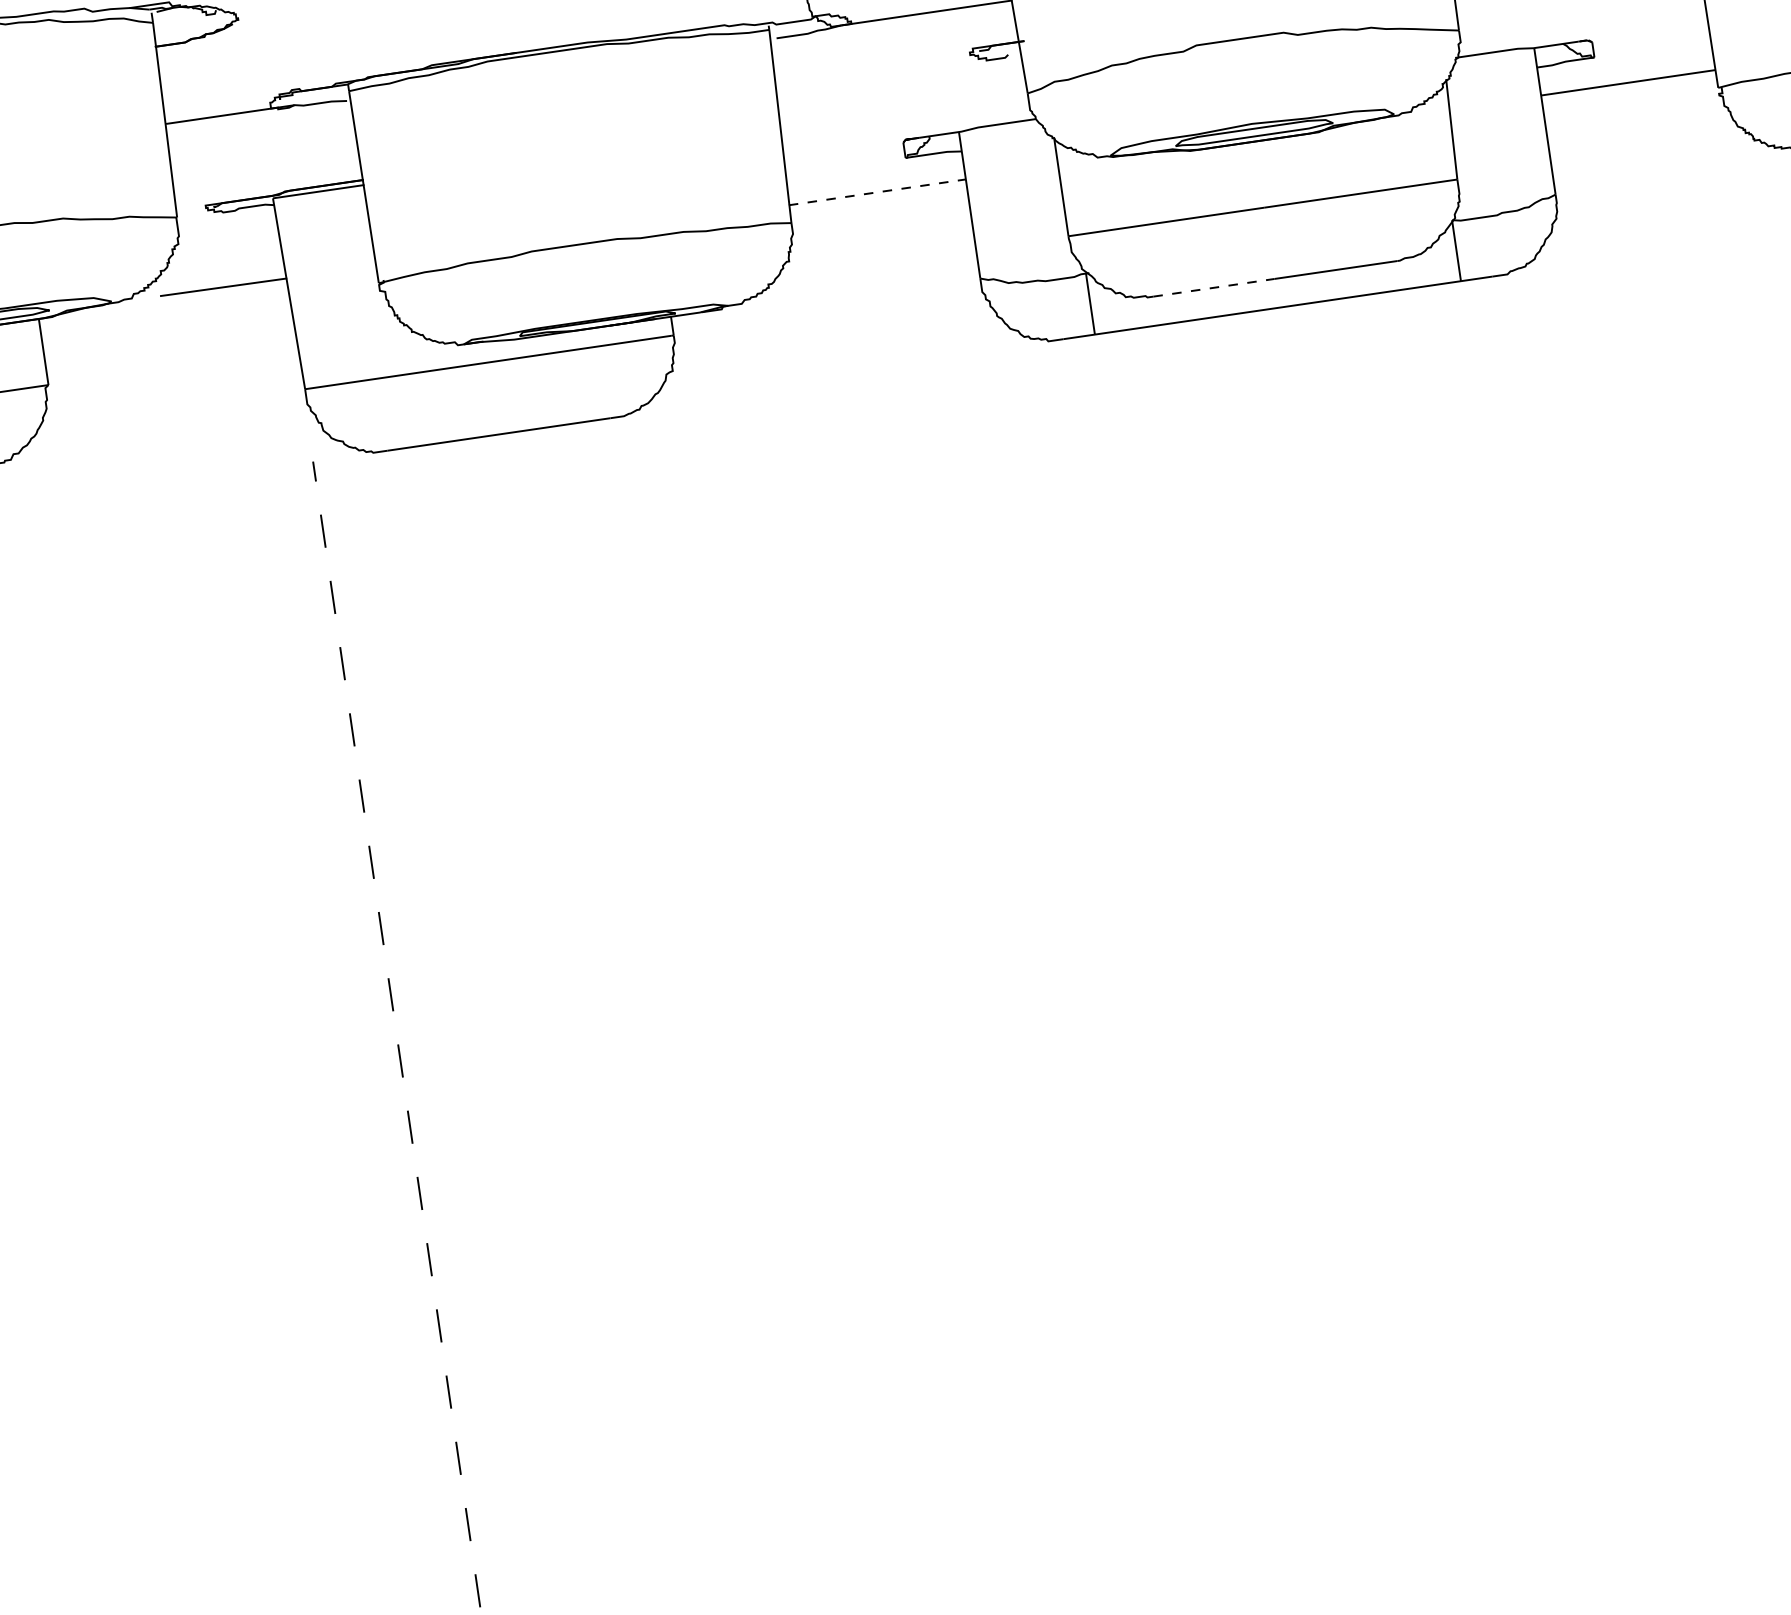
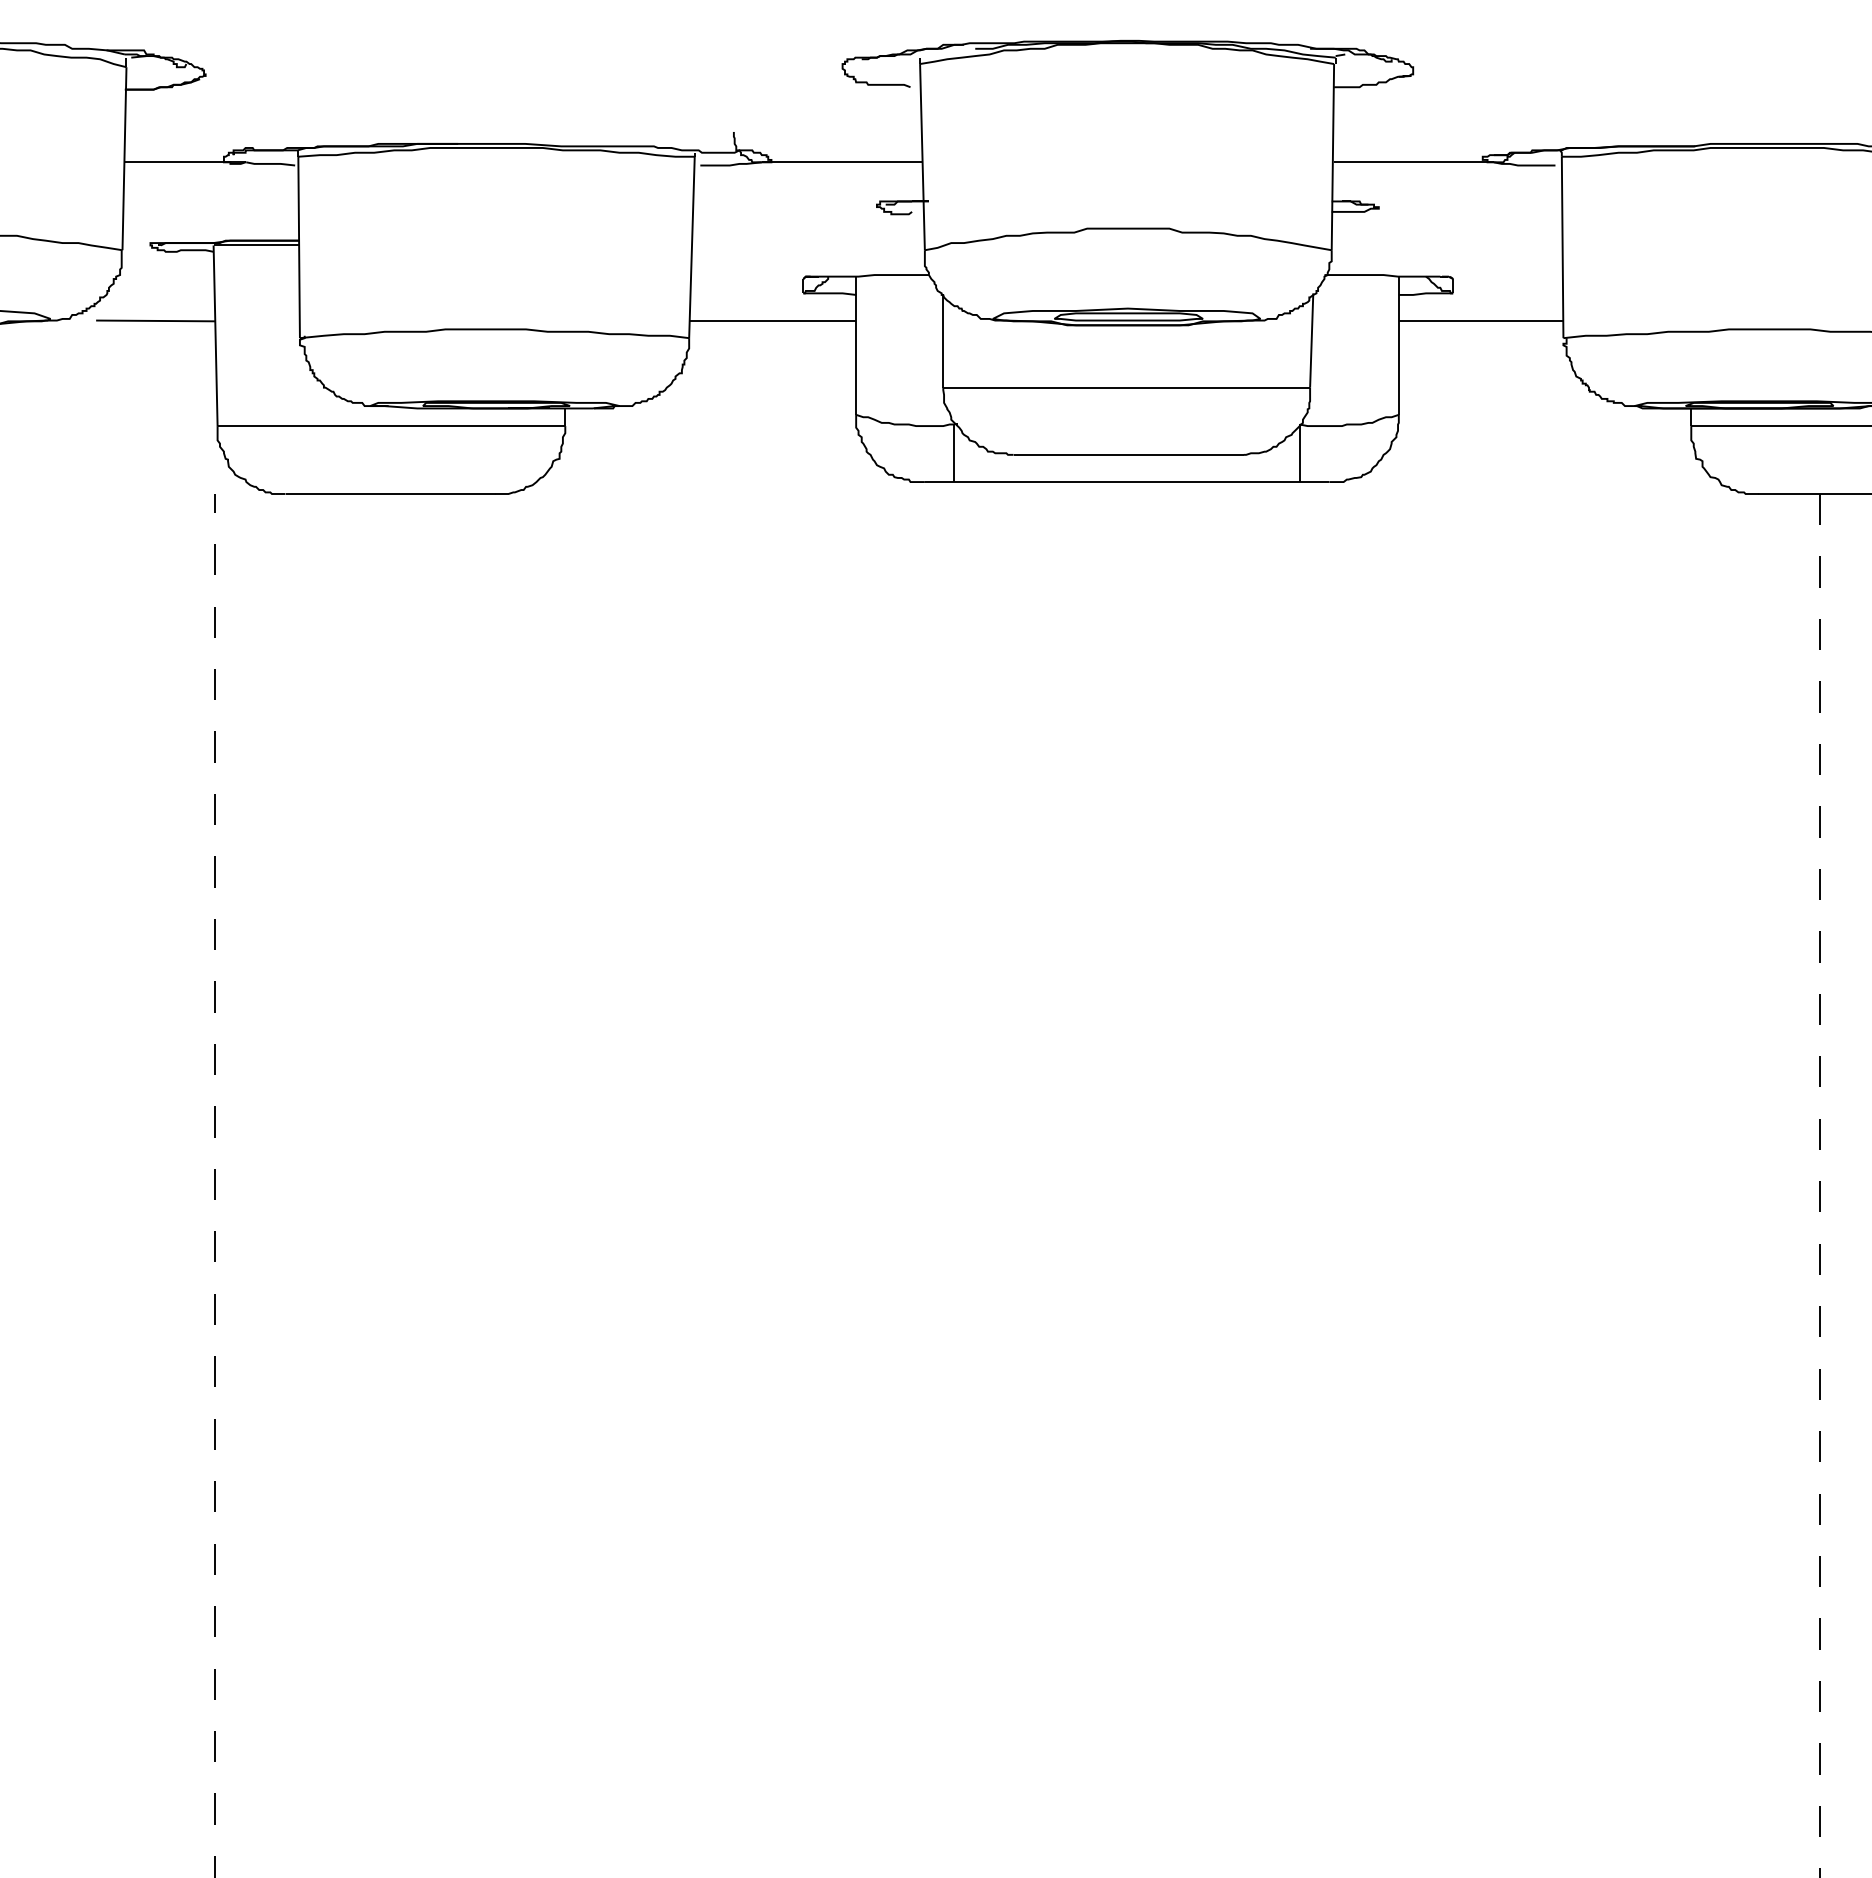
line: (878, 192) -> (773, 321), dashed -> solid
line: (1214, 287) -> (1071, 454), dashed -> solid

